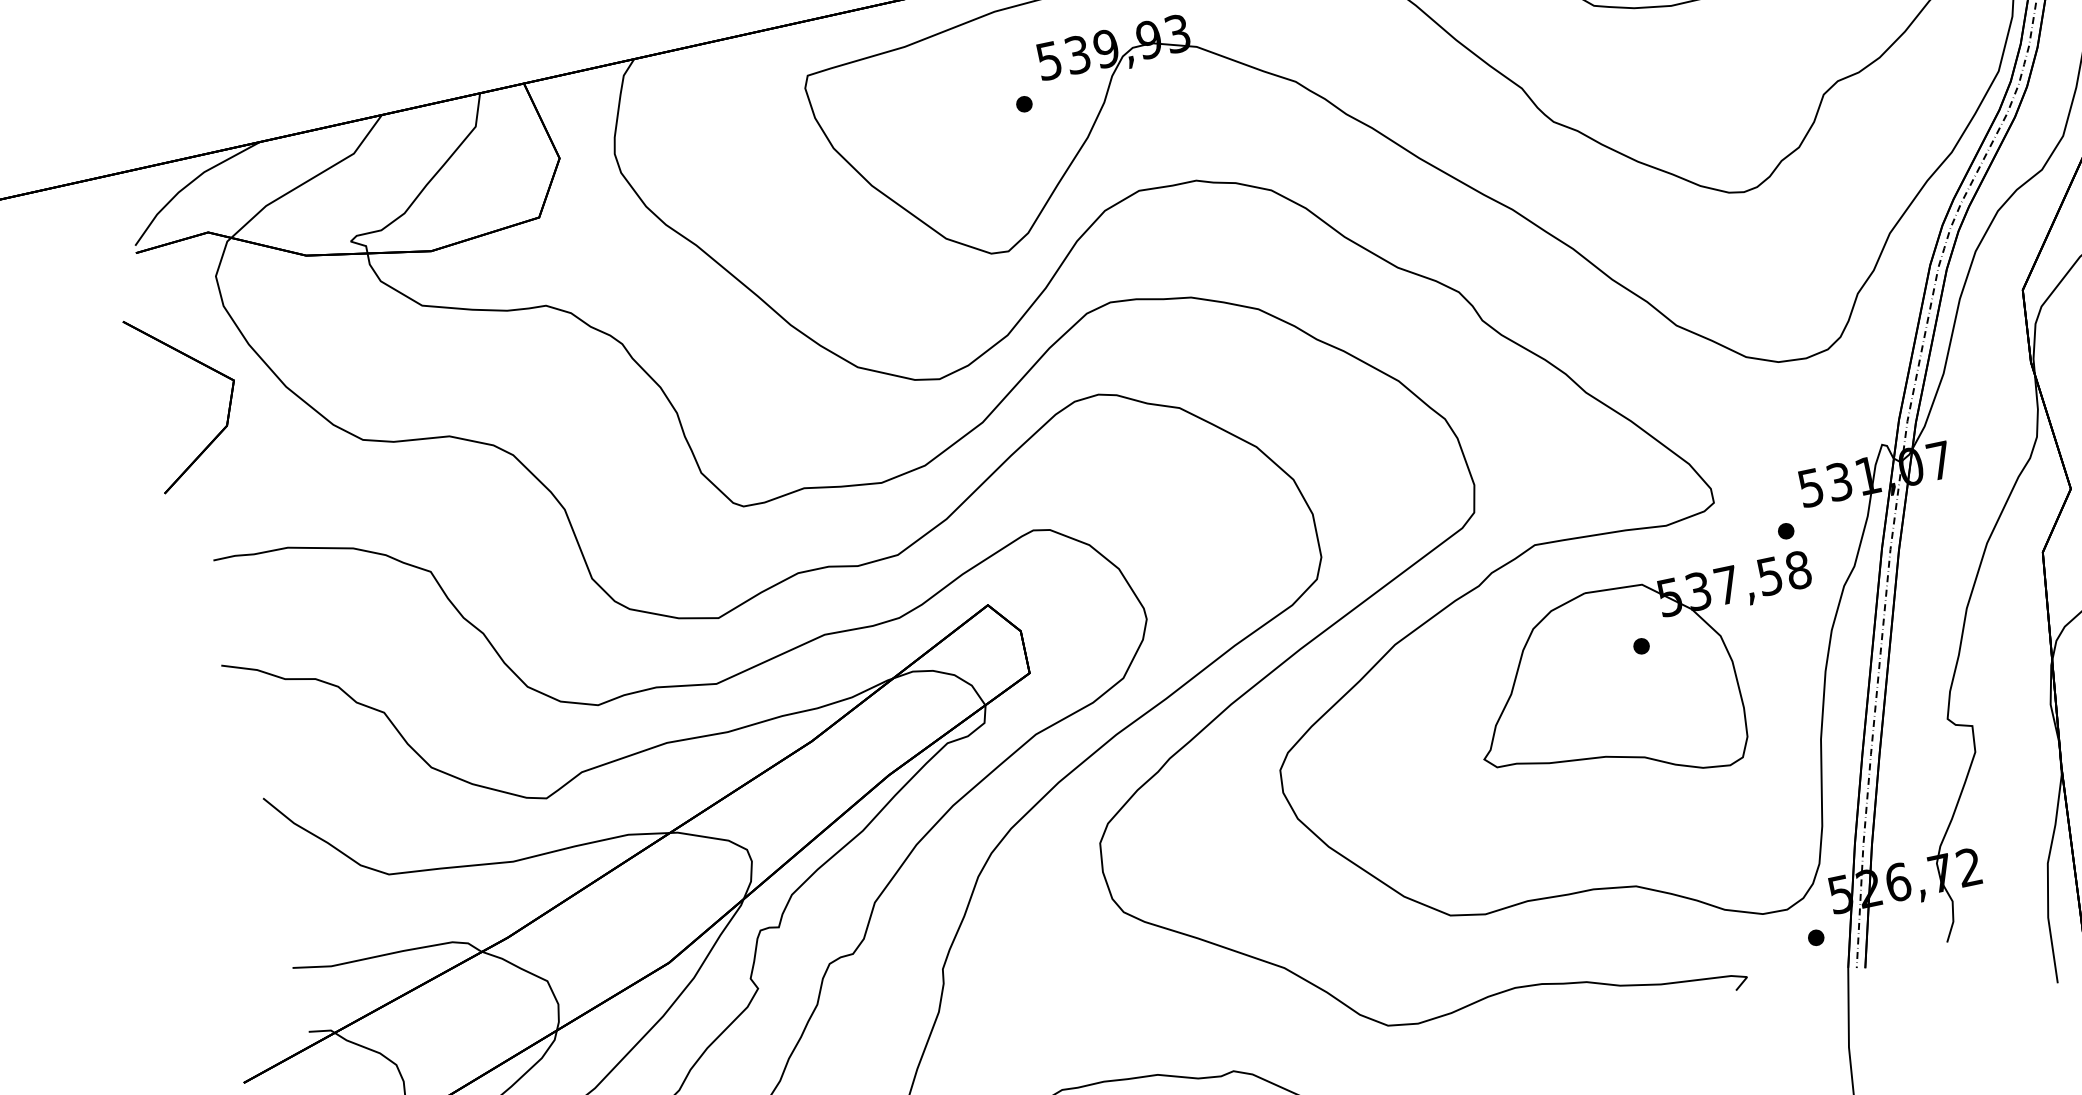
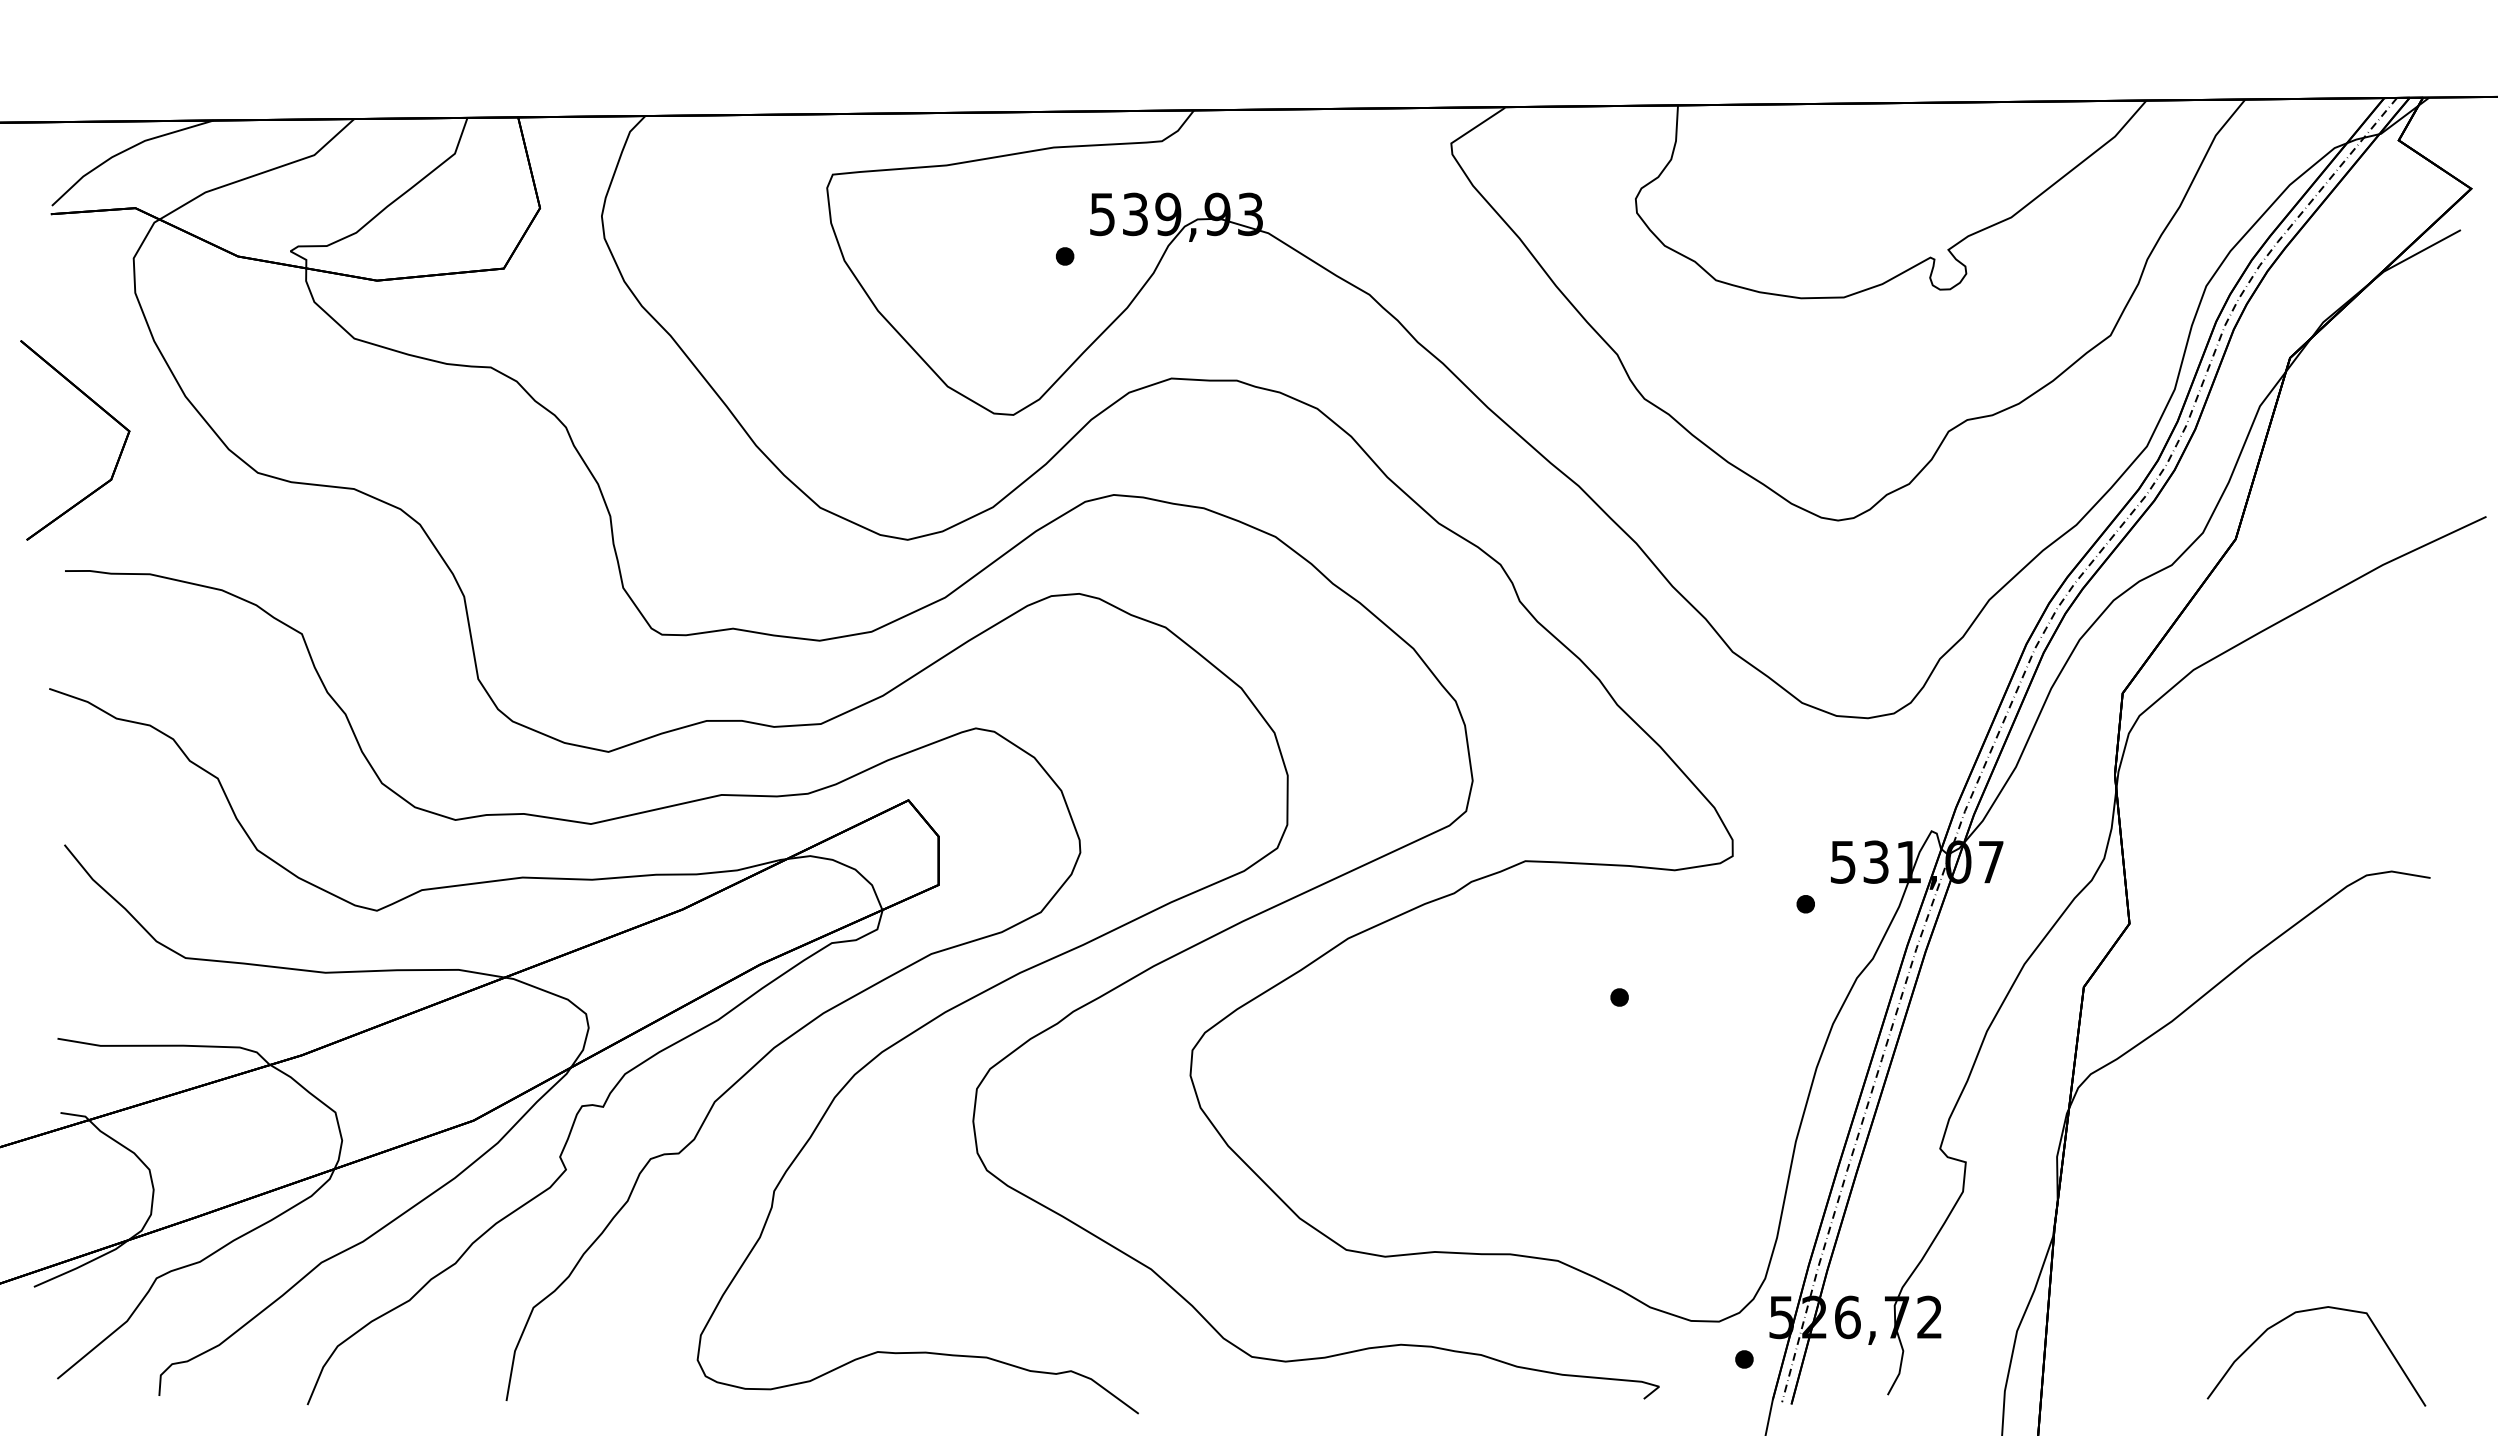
part: (207, 367) -> (103, 411), moved
part: (1649, 680) -> (1620, 1037), removed

